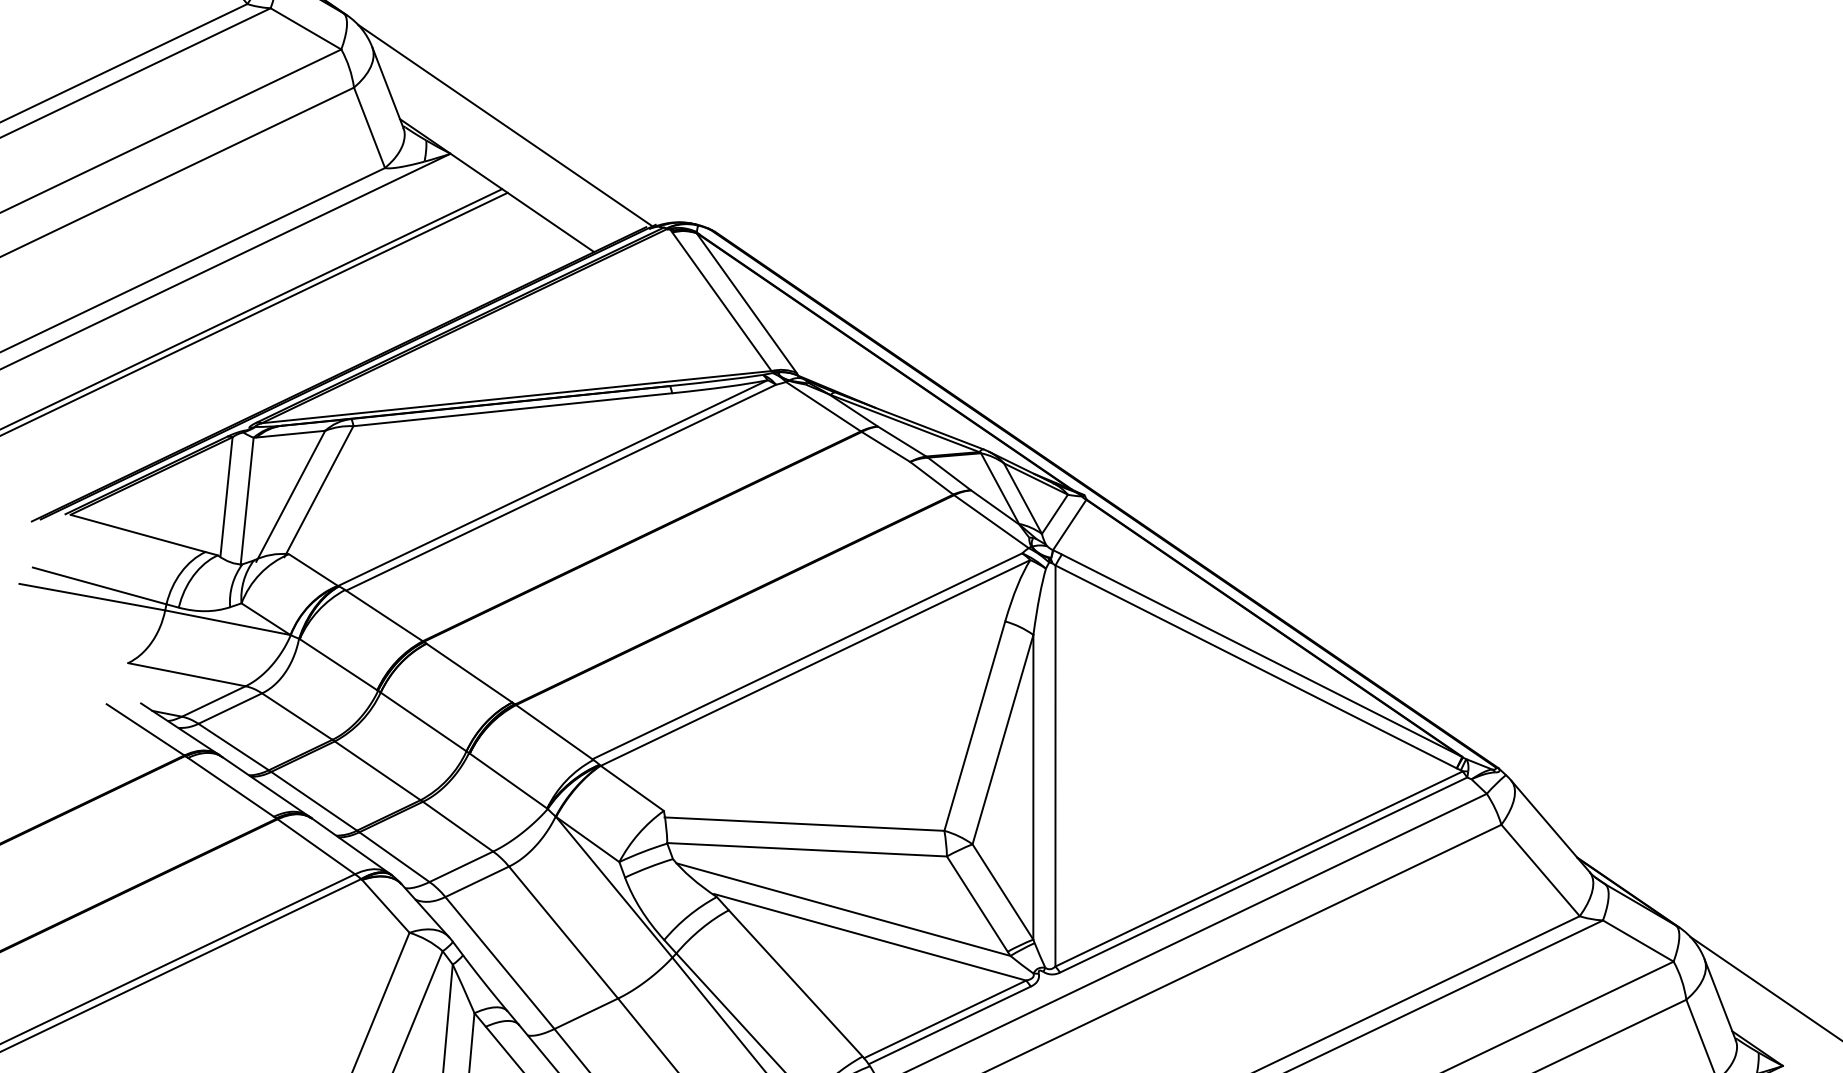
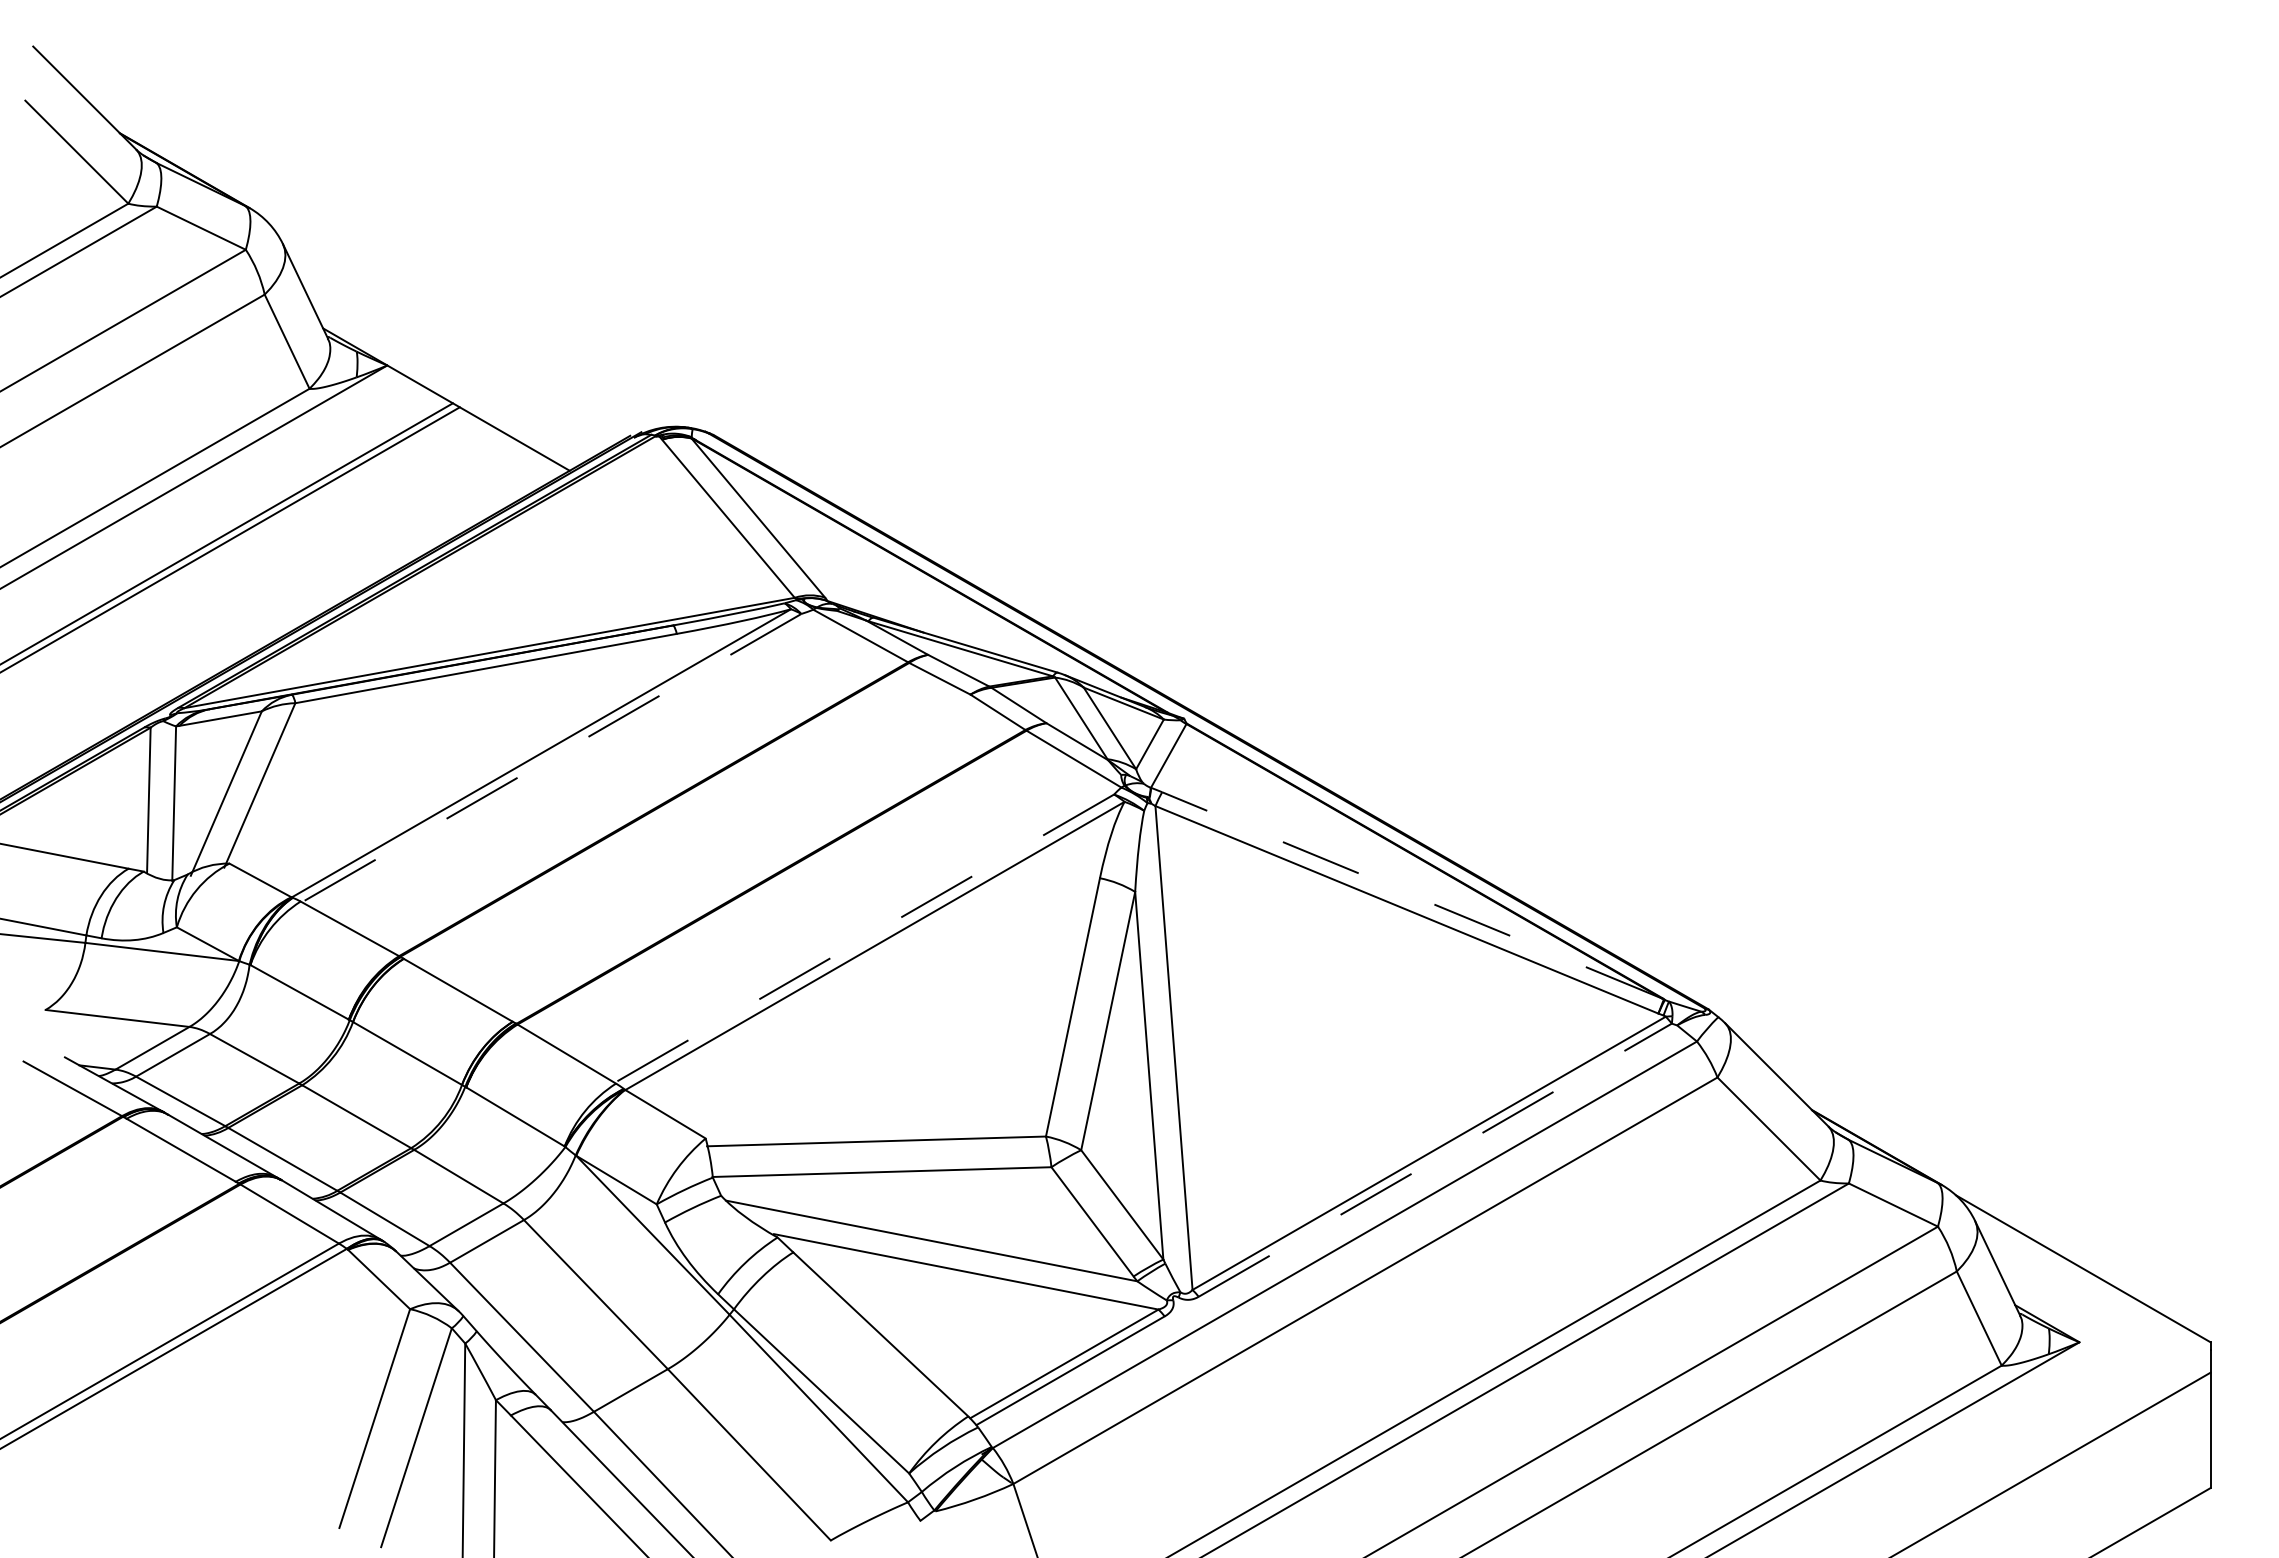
line: (505, 125) -> (450, 326), removed
line: (560, 488) -> (551, 758), solid -> dashed
line: (1260, 655) -> (1411, 895), solid -> dashed
line: (806, 656) -> (863, 938), solid -> dashed
line: (1263, 874) -> (1435, 1159), solid -> dashed

